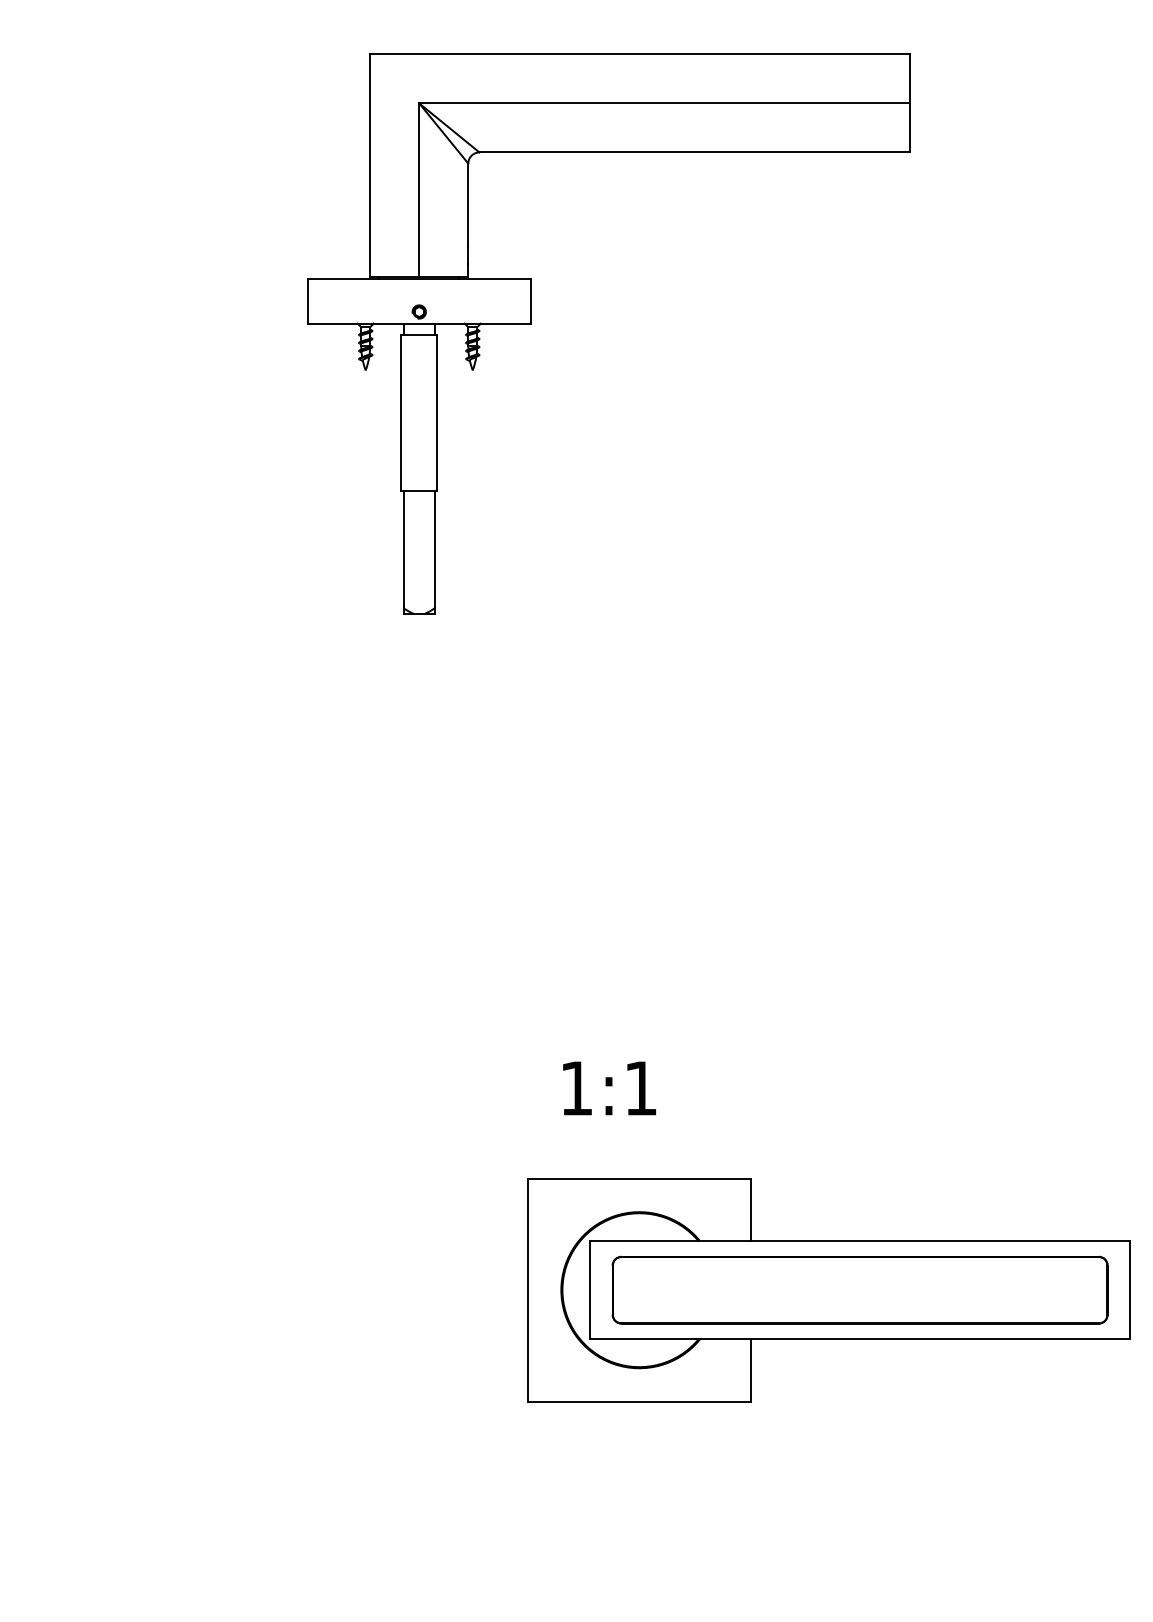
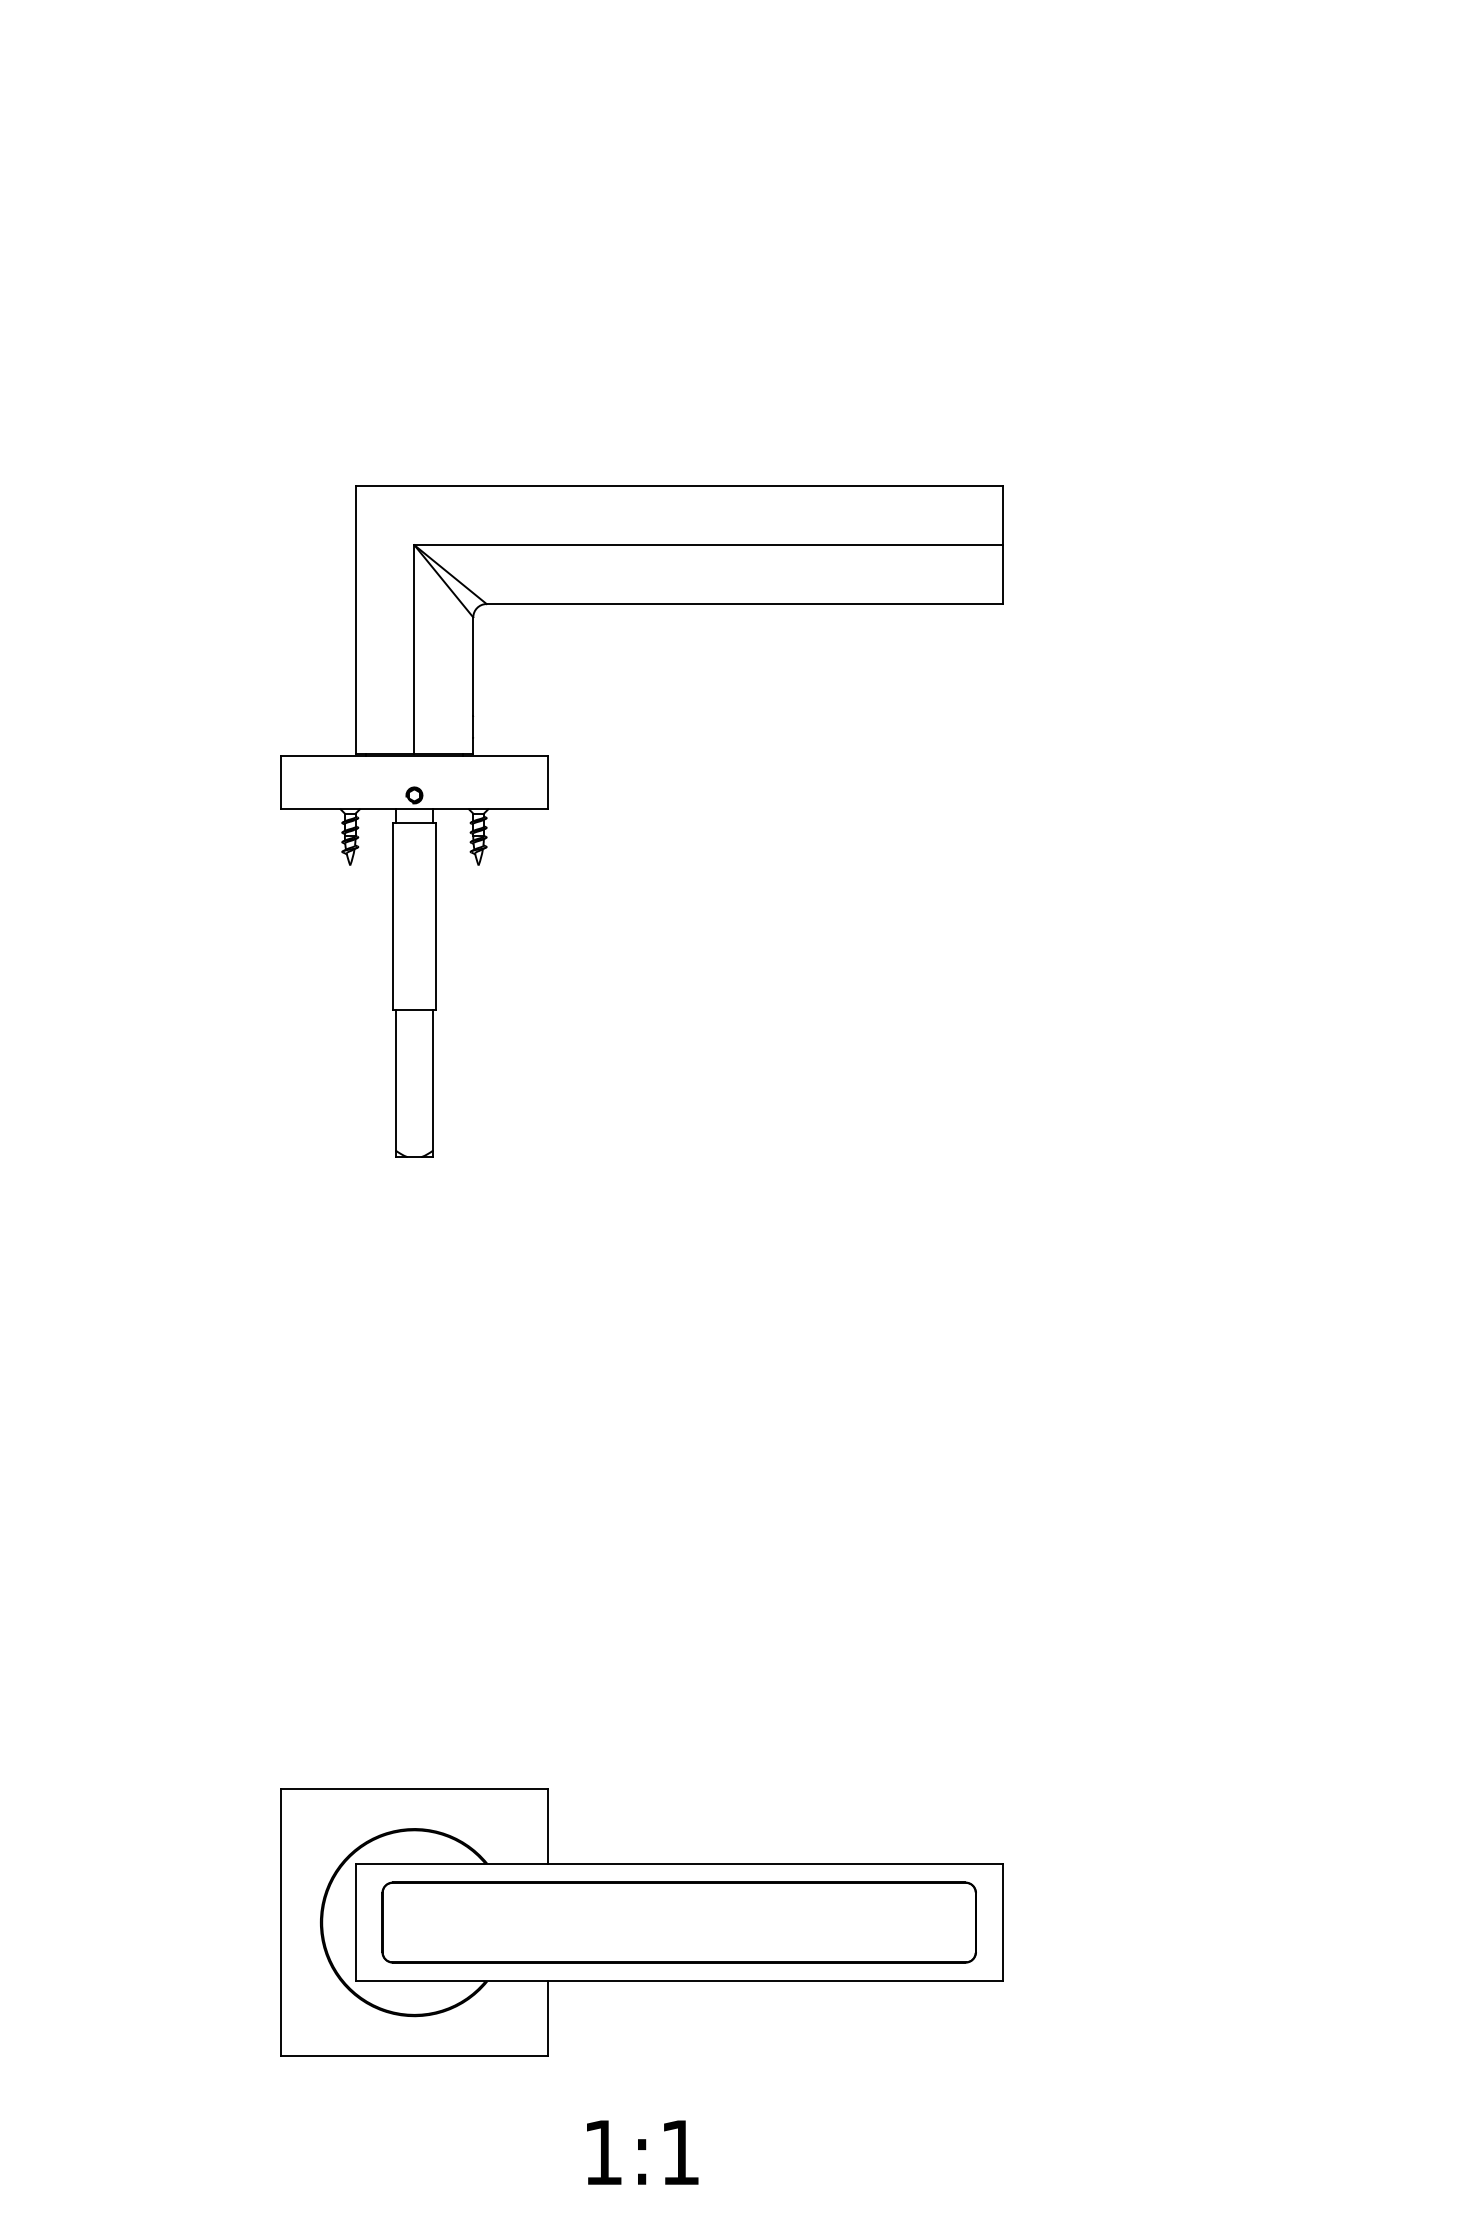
text: (609, 1088) -> (642, 2152), moved
part: (828, 1290) -> (641, 1922), moved

